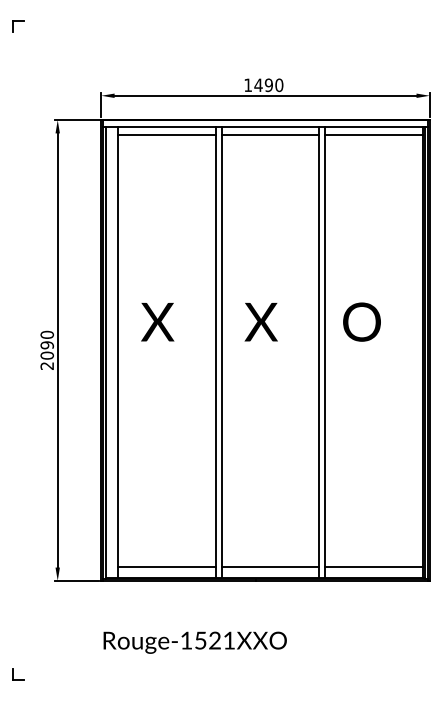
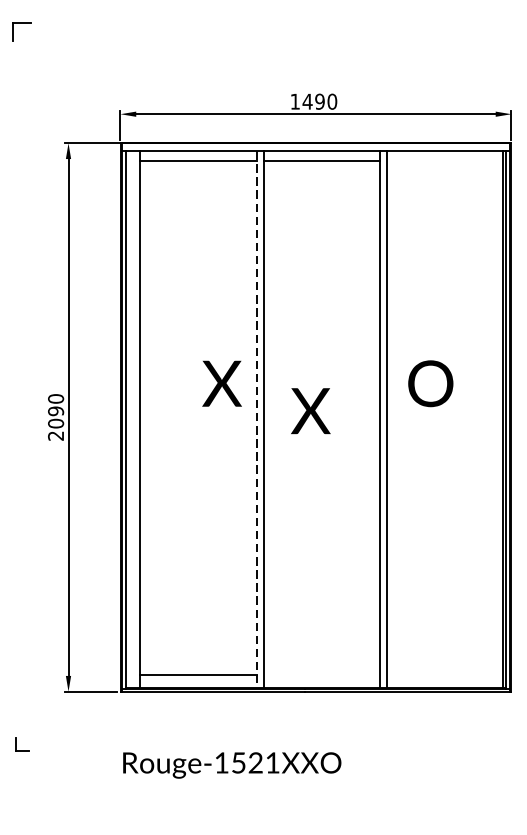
part: (18, 26) -> (21, 31), size x1.4
line: (373, 134) -> (444, 160), removed
text: (157, 322) -> (221, 384), moved
text: (260, 322) -> (309, 411), moved
line: (215, 352) -> (256, 419), solid -> dashed
line: (270, 566) -> (321, 674), removed
line: (373, 566) -> (444, 674), removed
part: (18, 674) -> (21, 744), moved

